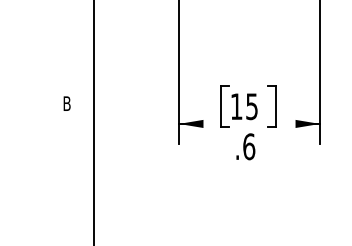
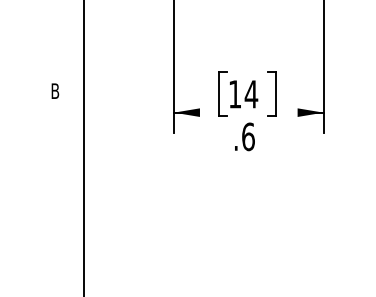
text: (252, 106) -> (251, 94), 15 -> 14

